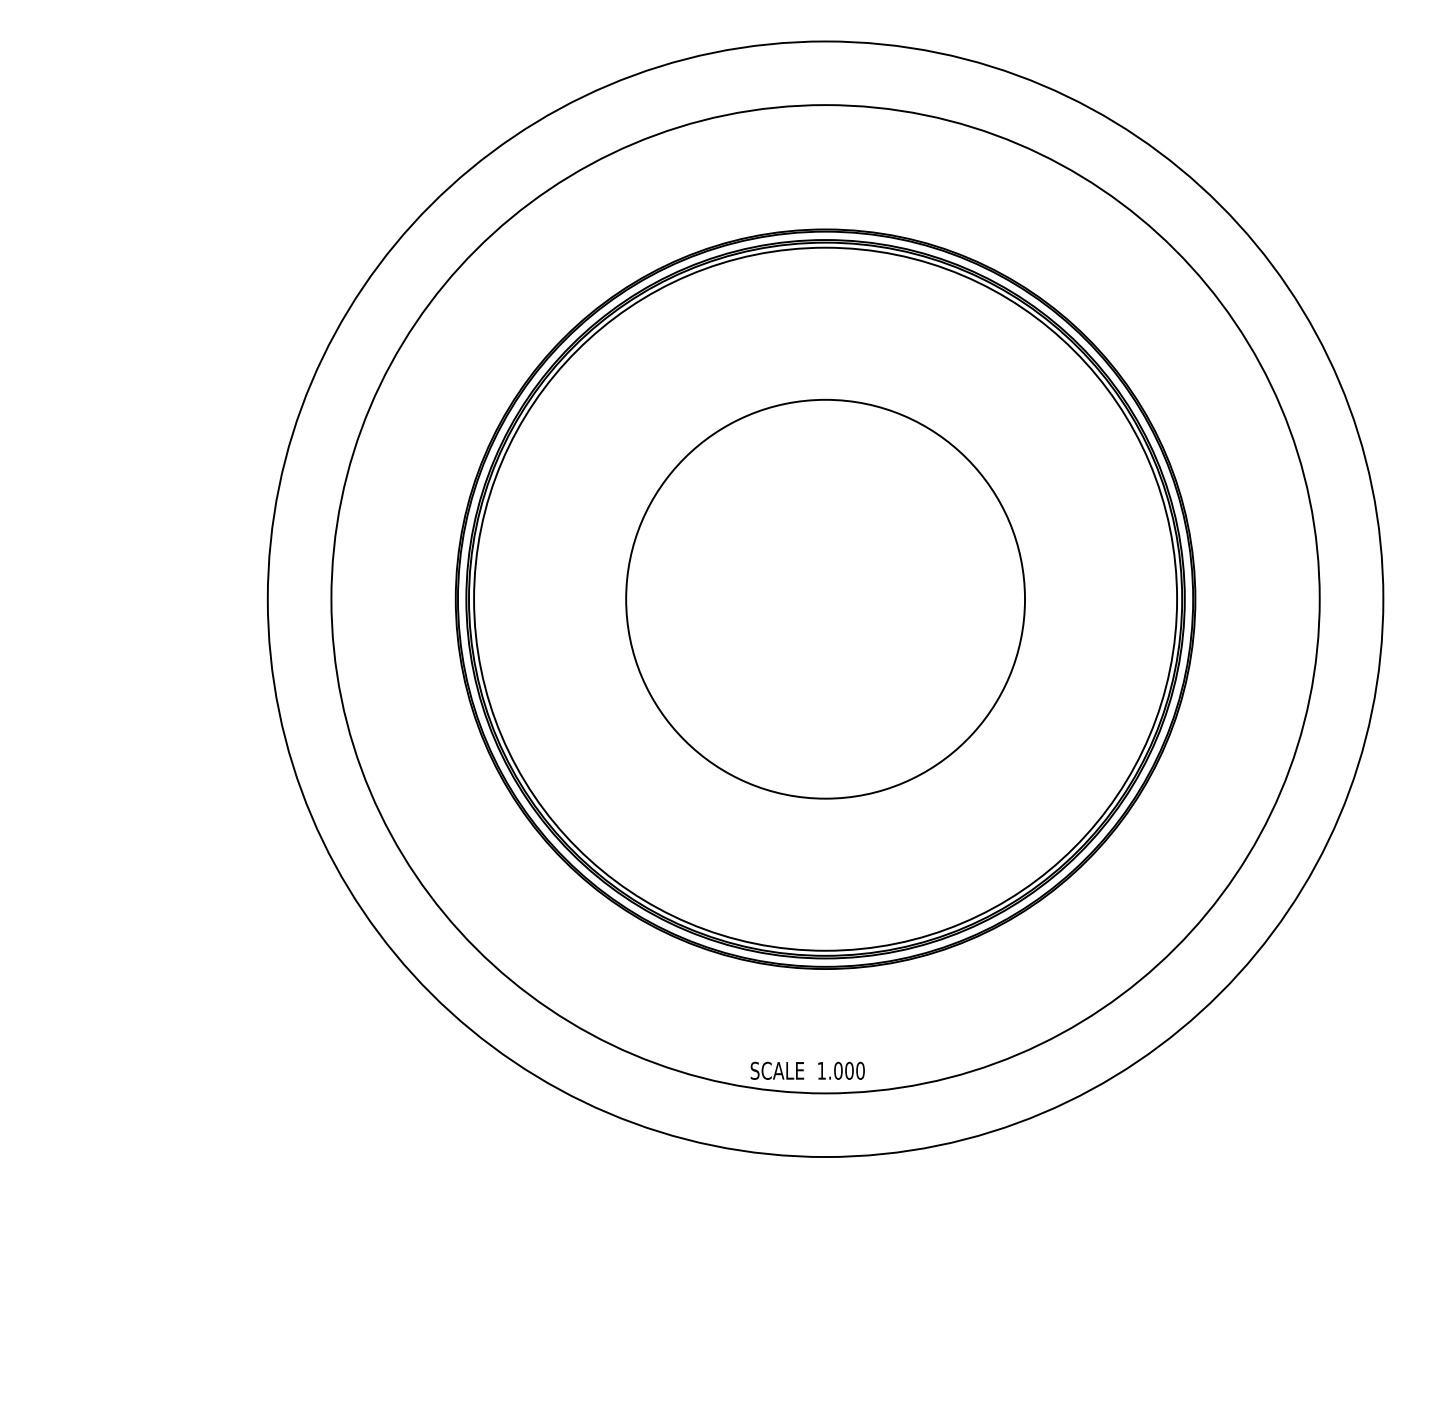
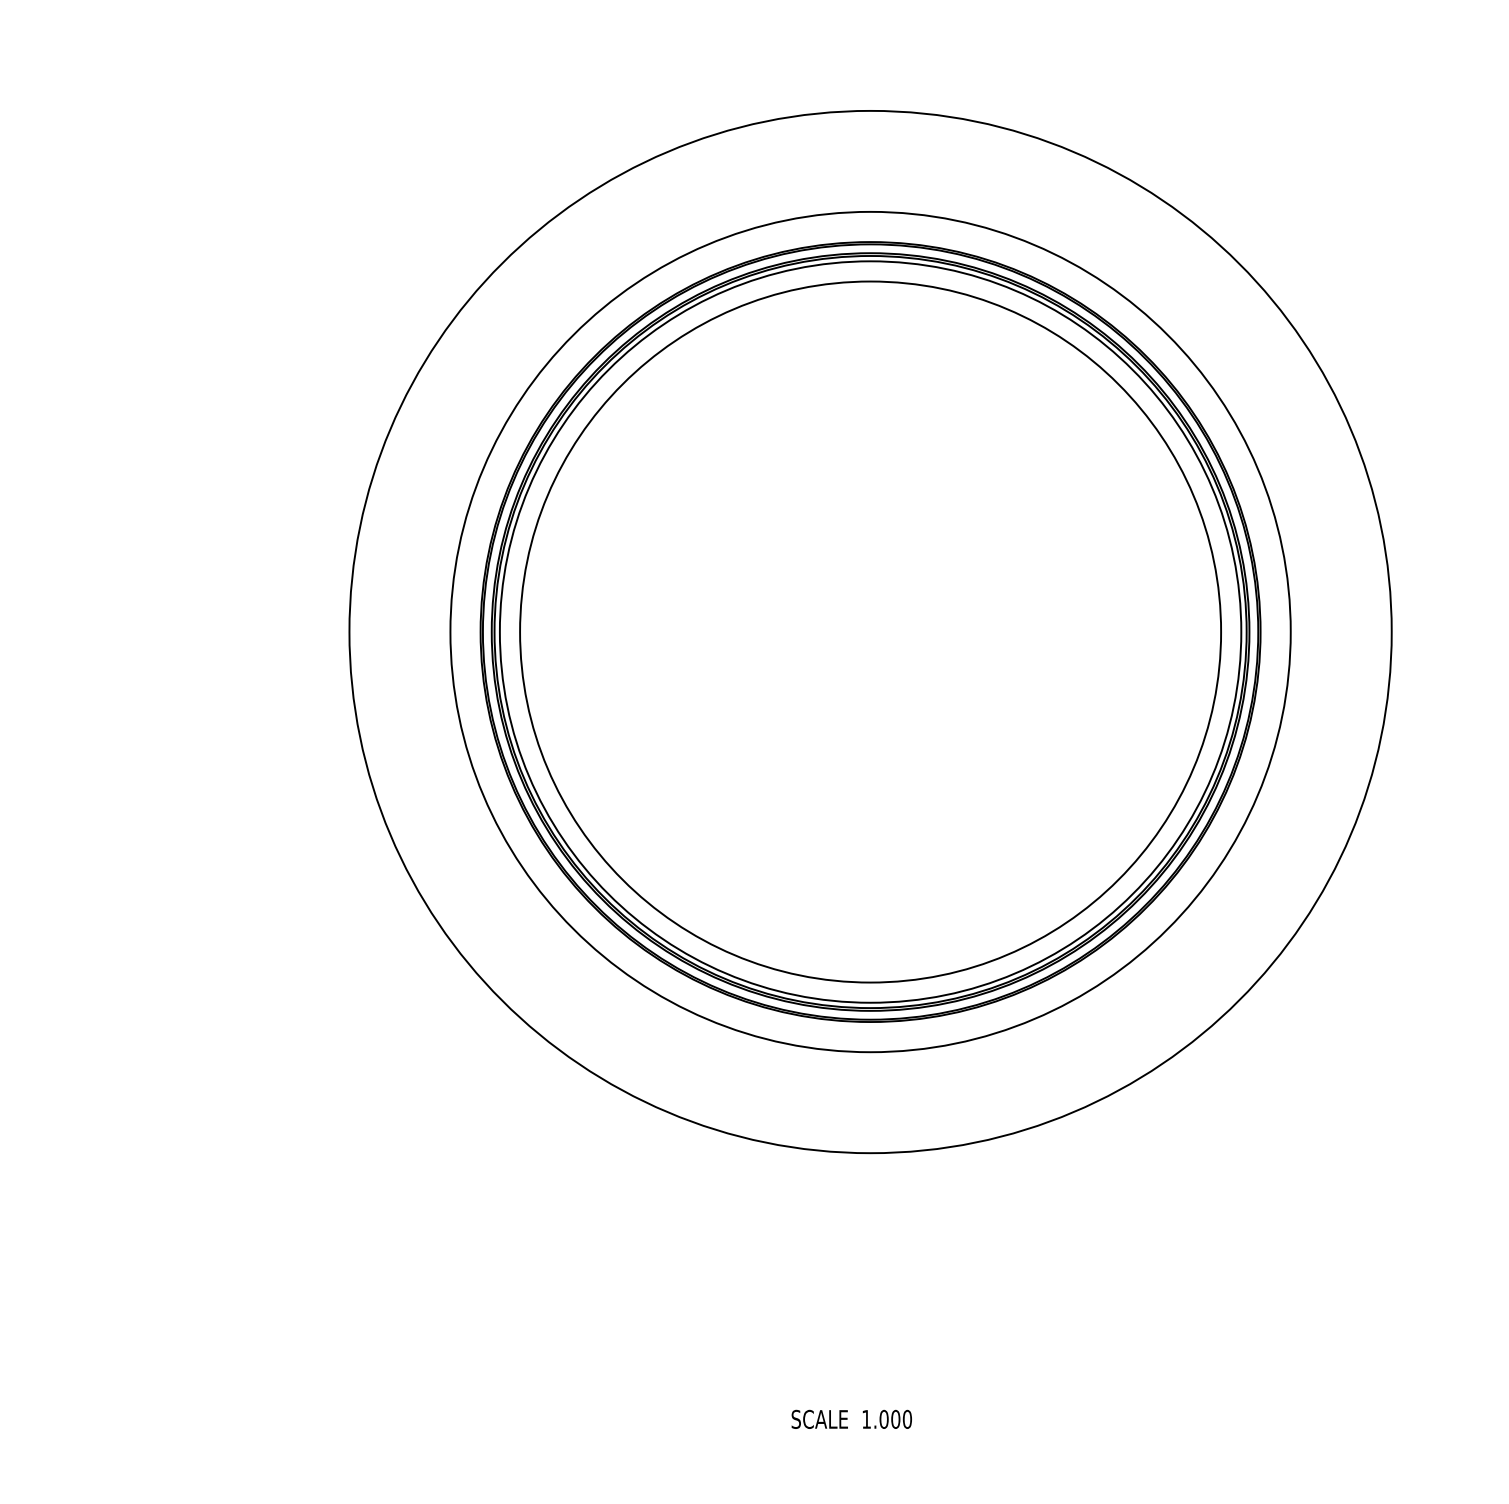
circle: (825, 598) -> (870, 631), size x0.71
circle: (825, 598) -> (870, 631), size x1.67
text: (807, 1070) -> (851, 1419), moved

